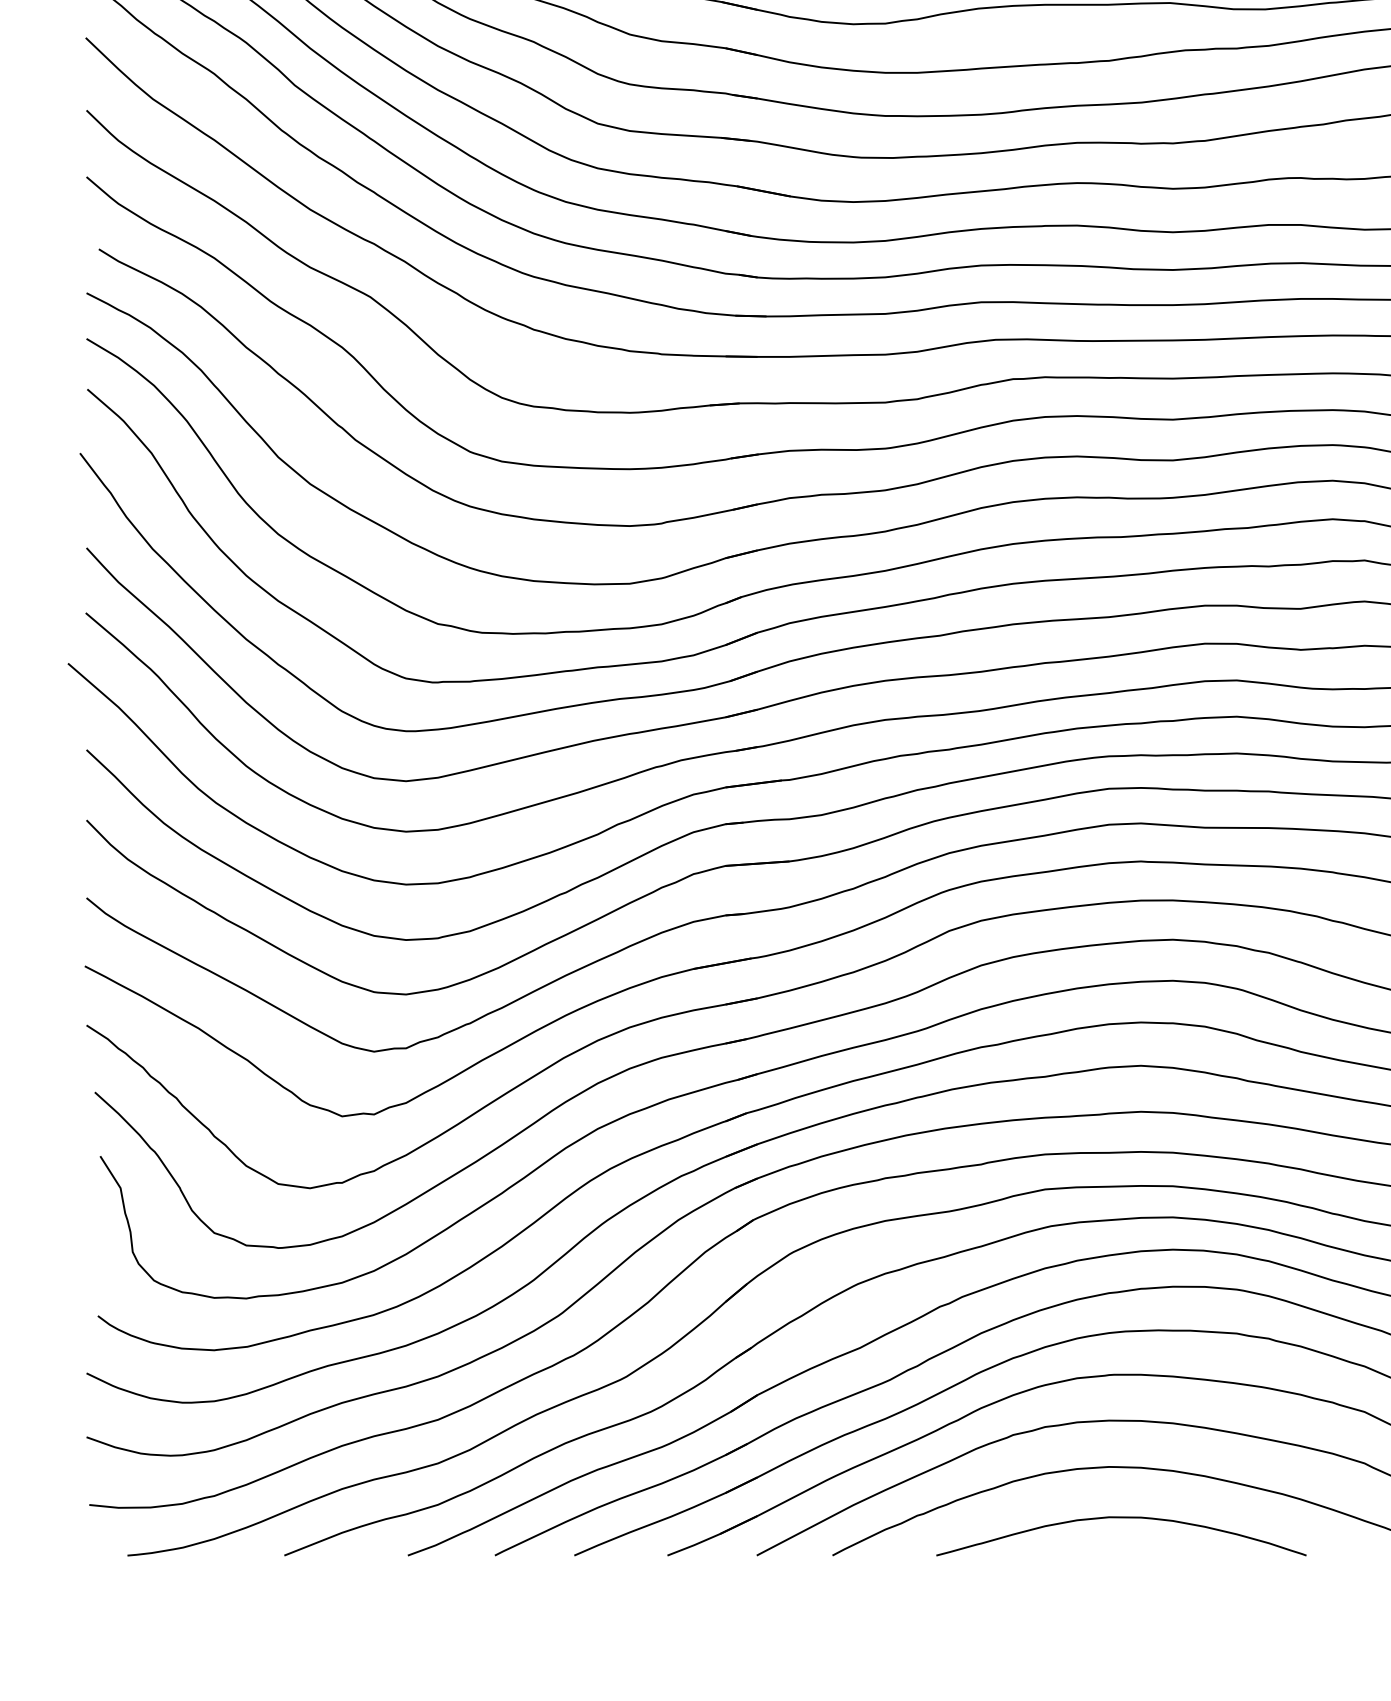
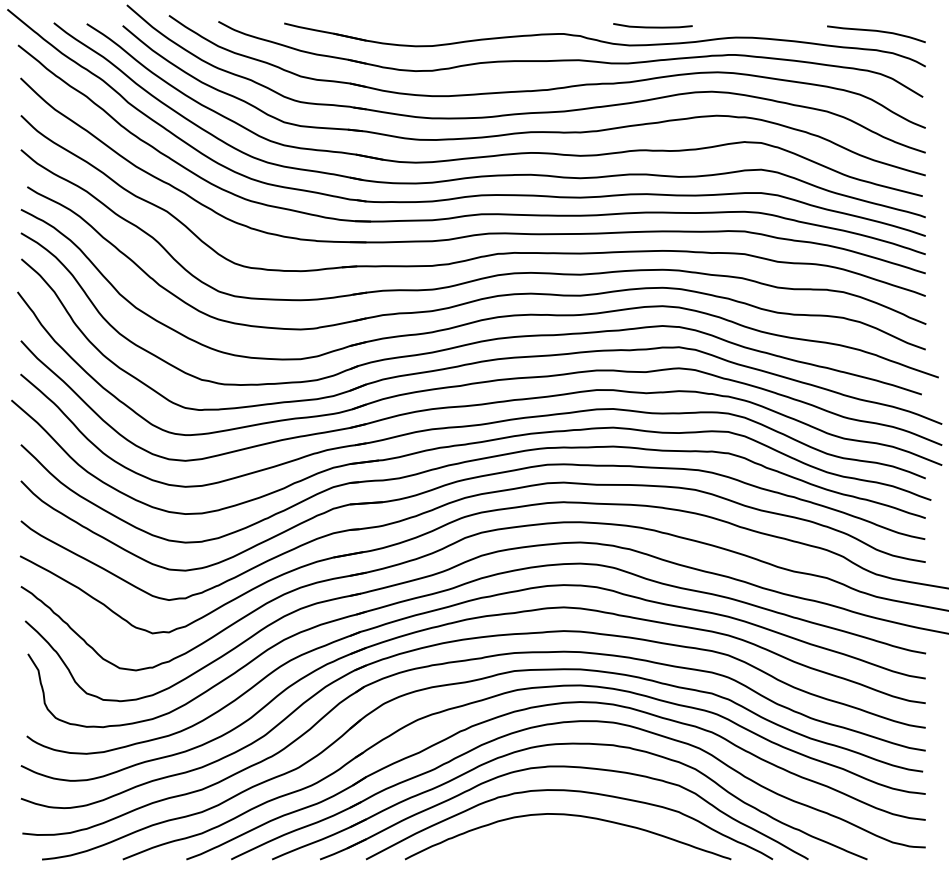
curve: (1120, 1518) -> (553, 840), removed

